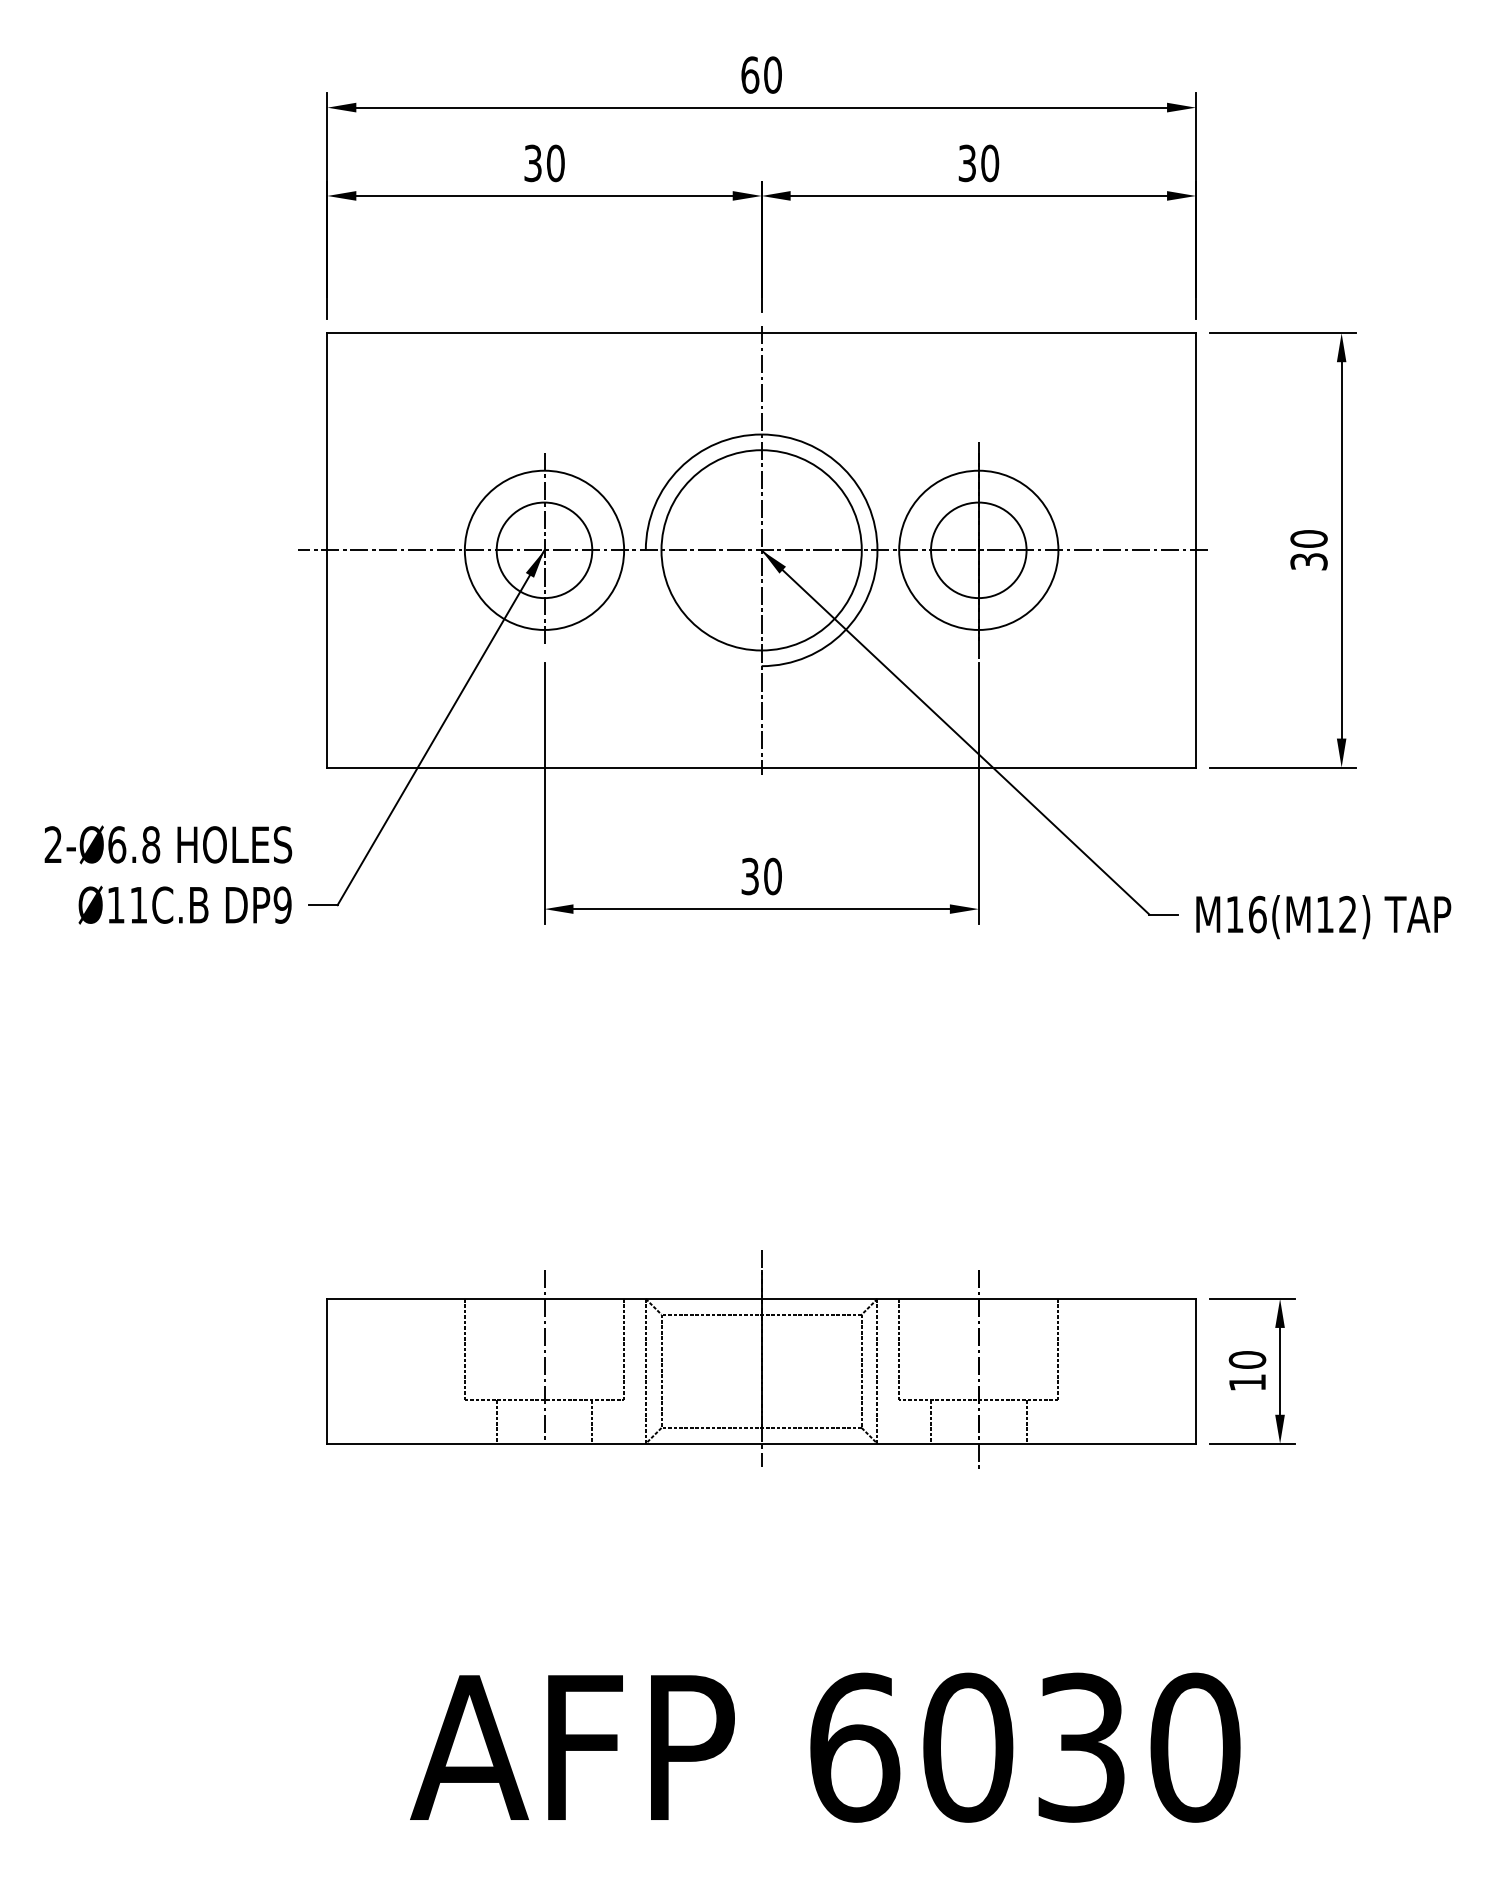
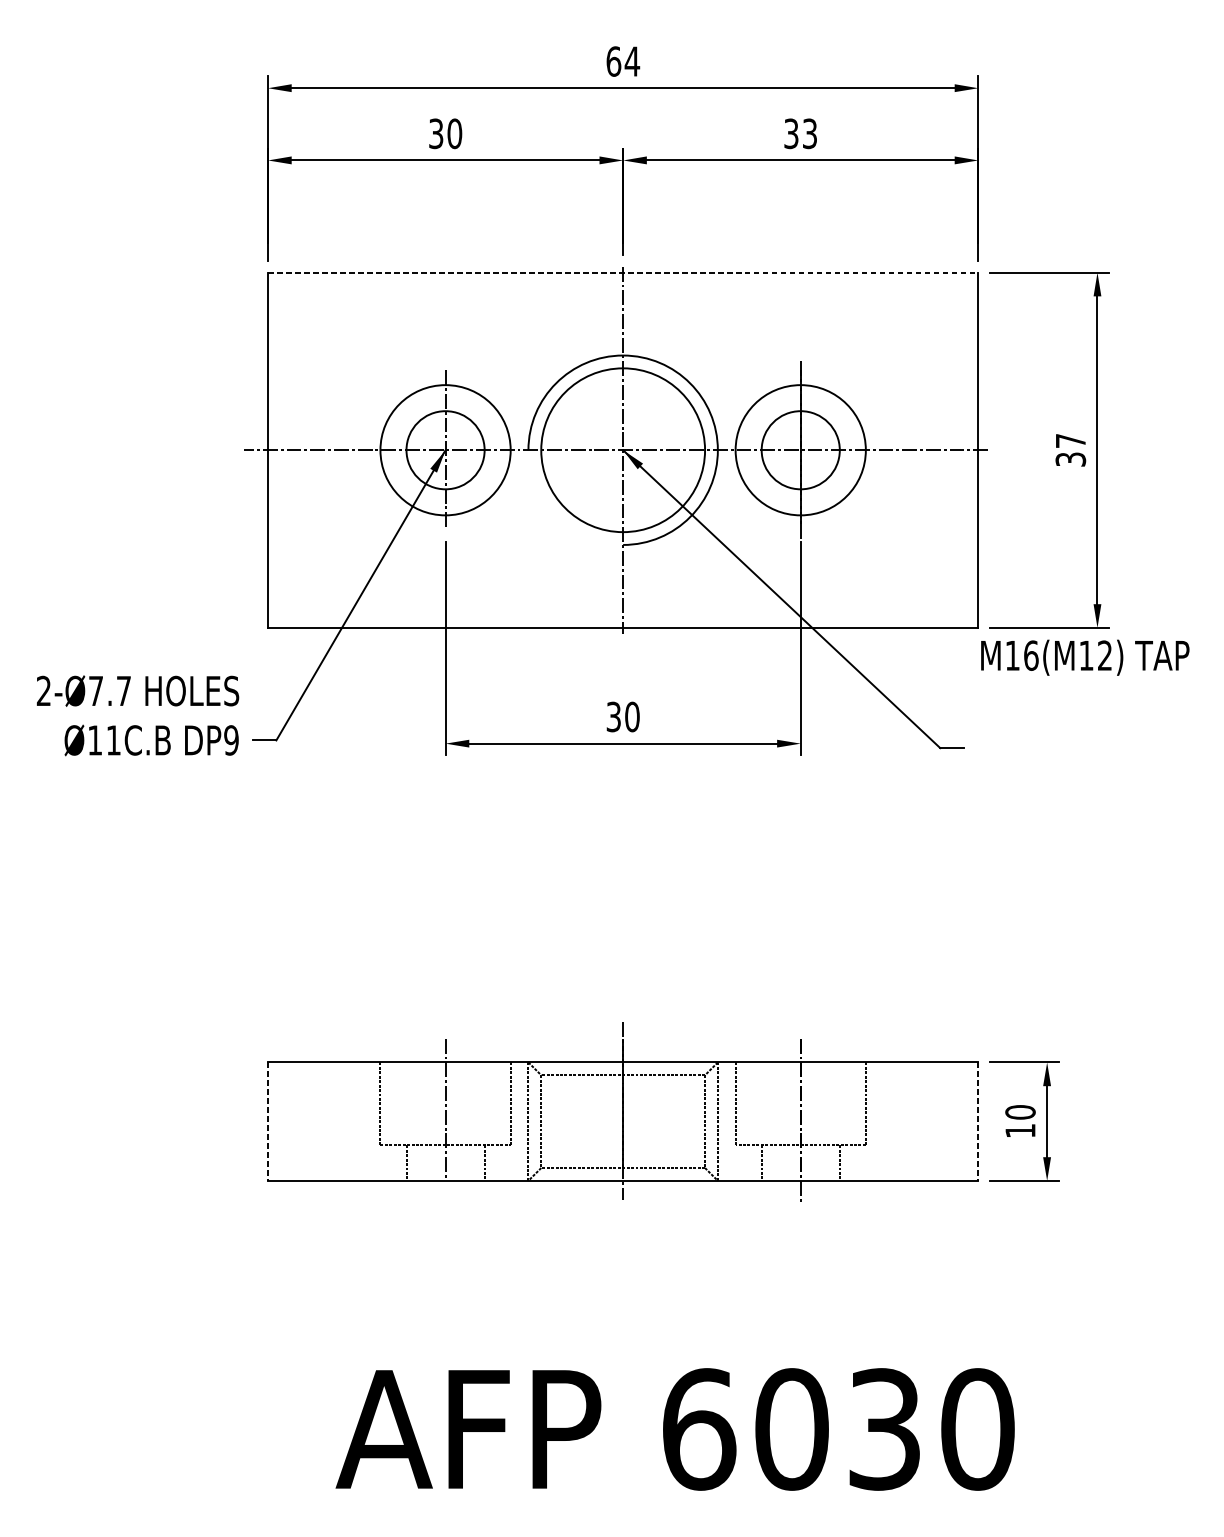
text: (772, 74) -> (632, 61), 60 -> 64
text: (990, 163) -> (810, 133), 30 -> 33
line: (762, 333) -> (623, 272), solid -> dashed
text: (1308, 538) -> (1070, 440), 30 -> 37
text: (134, 844) -> (110, 690), 2-Ø6.8 -> 2-Ø7.7
text: (1323, 917) -> (1085, 658), moved
line: (327, 1371) -> (268, 1121), solid -> dashed
line: (1195, 1371) -> (977, 1121), solid -> dashed

